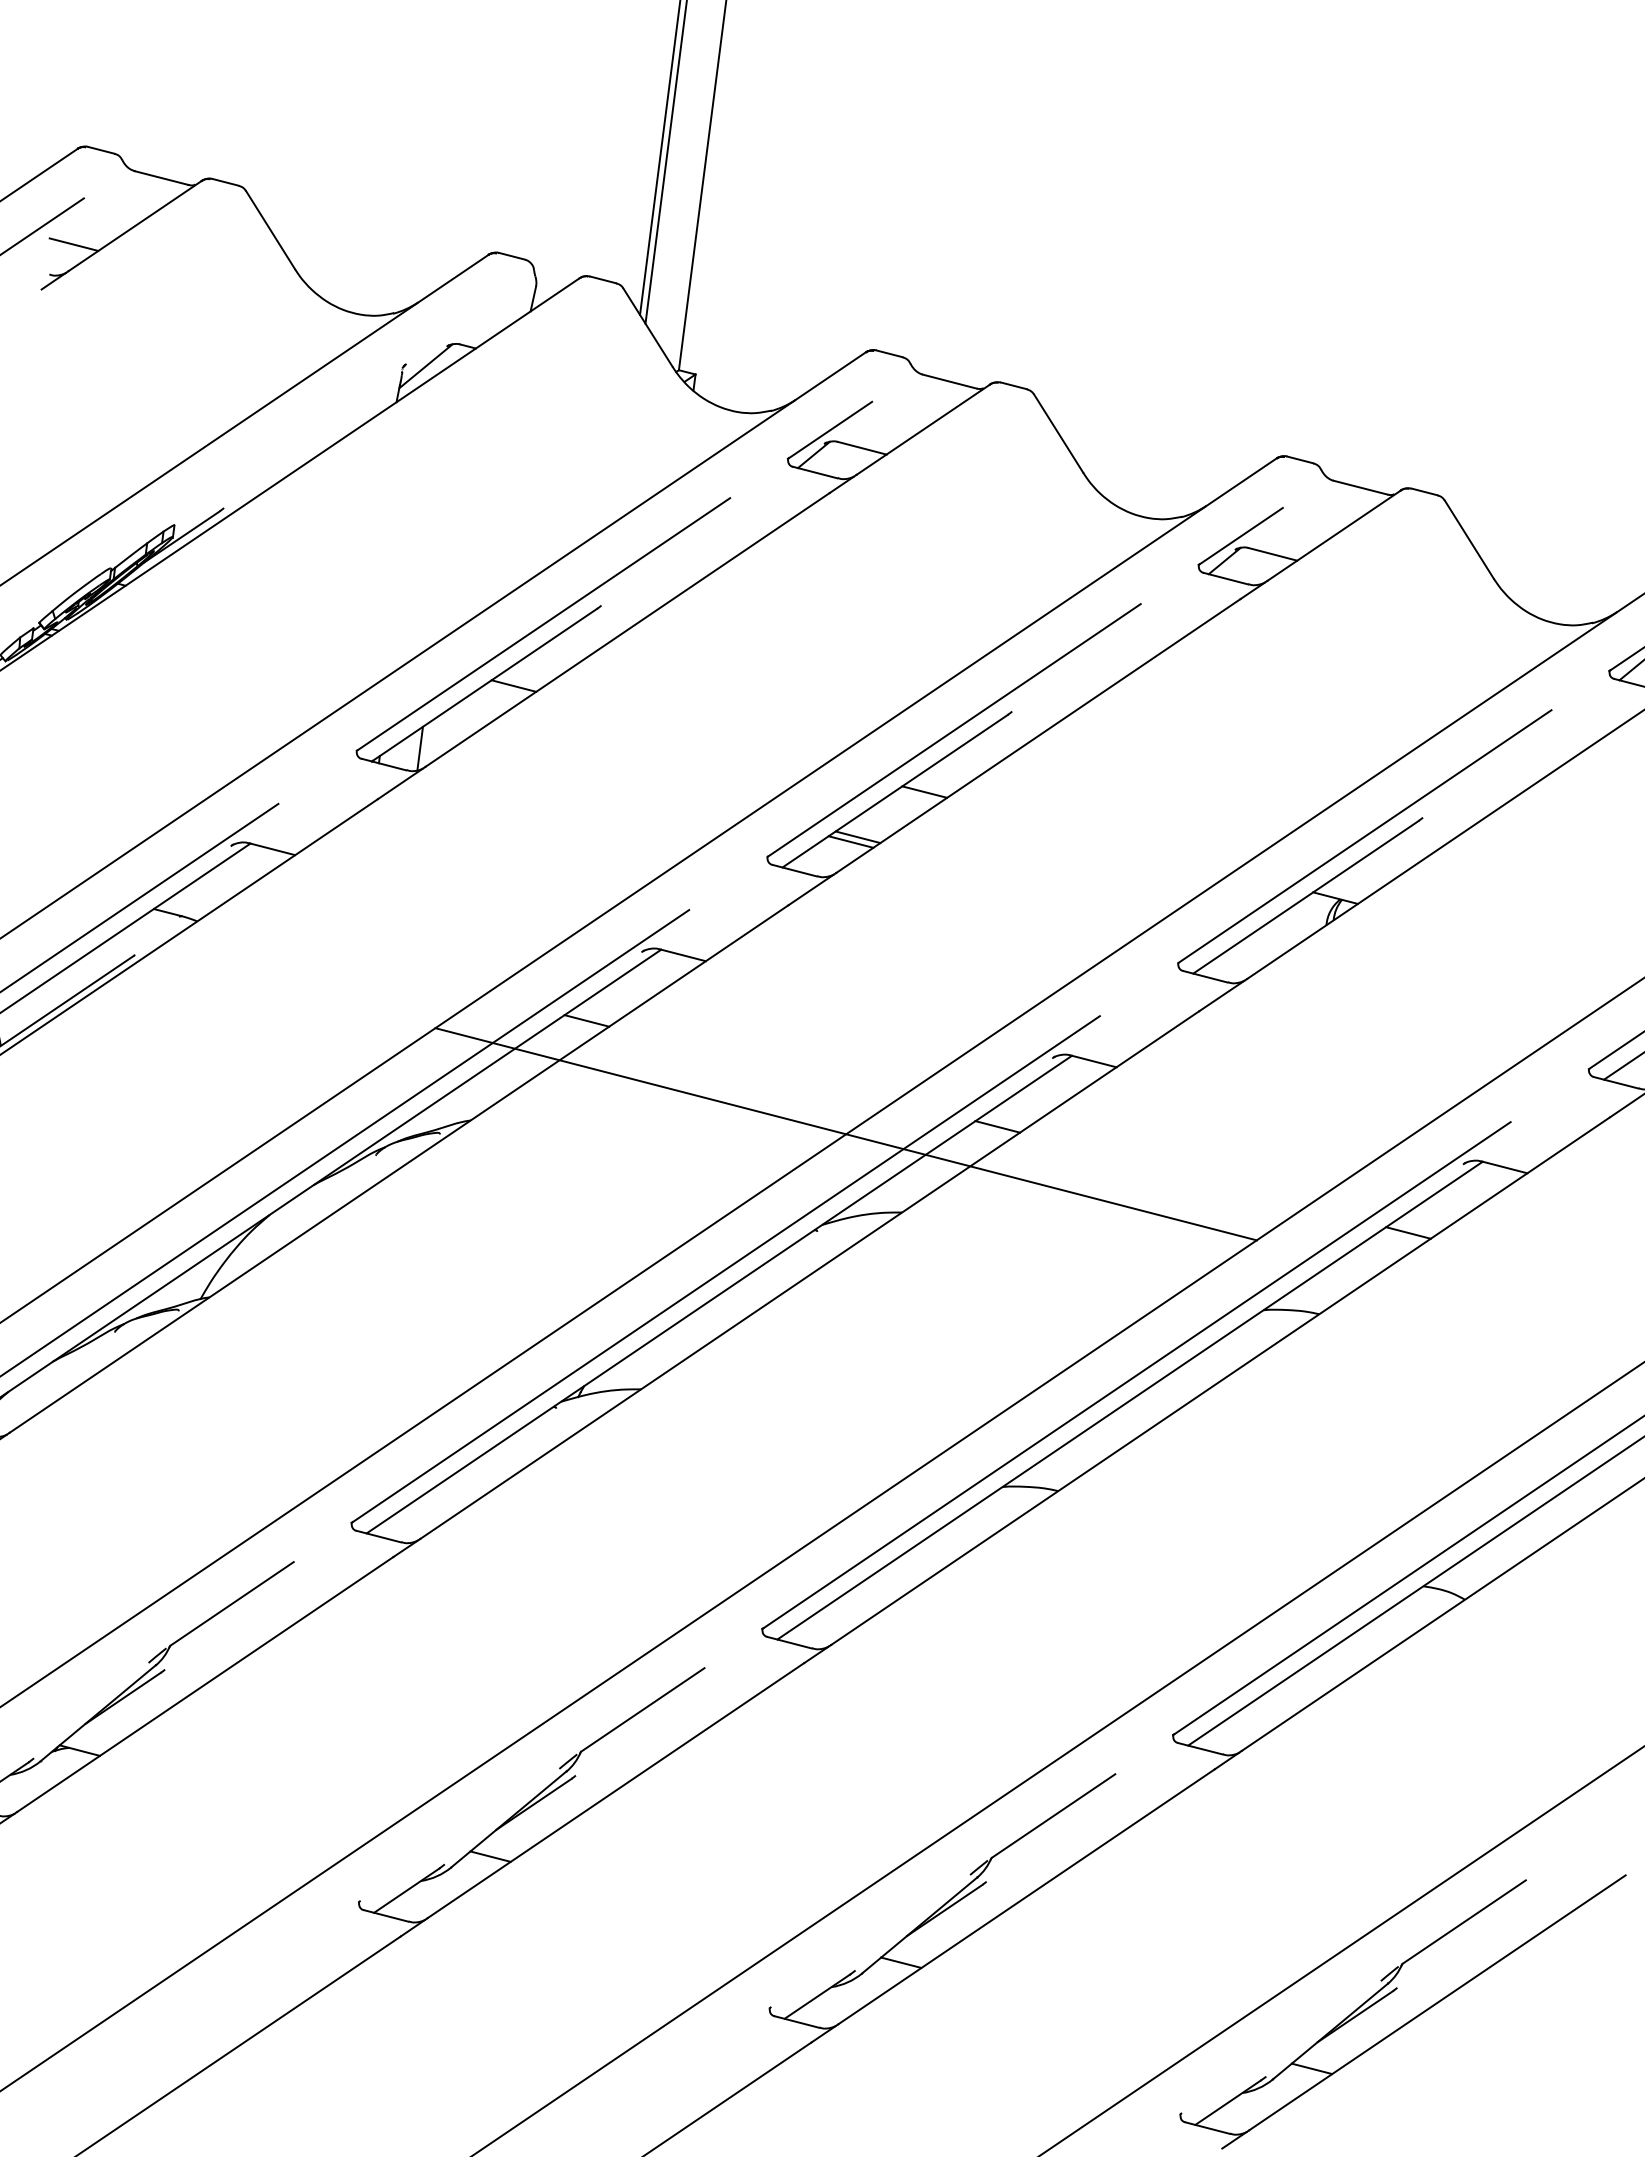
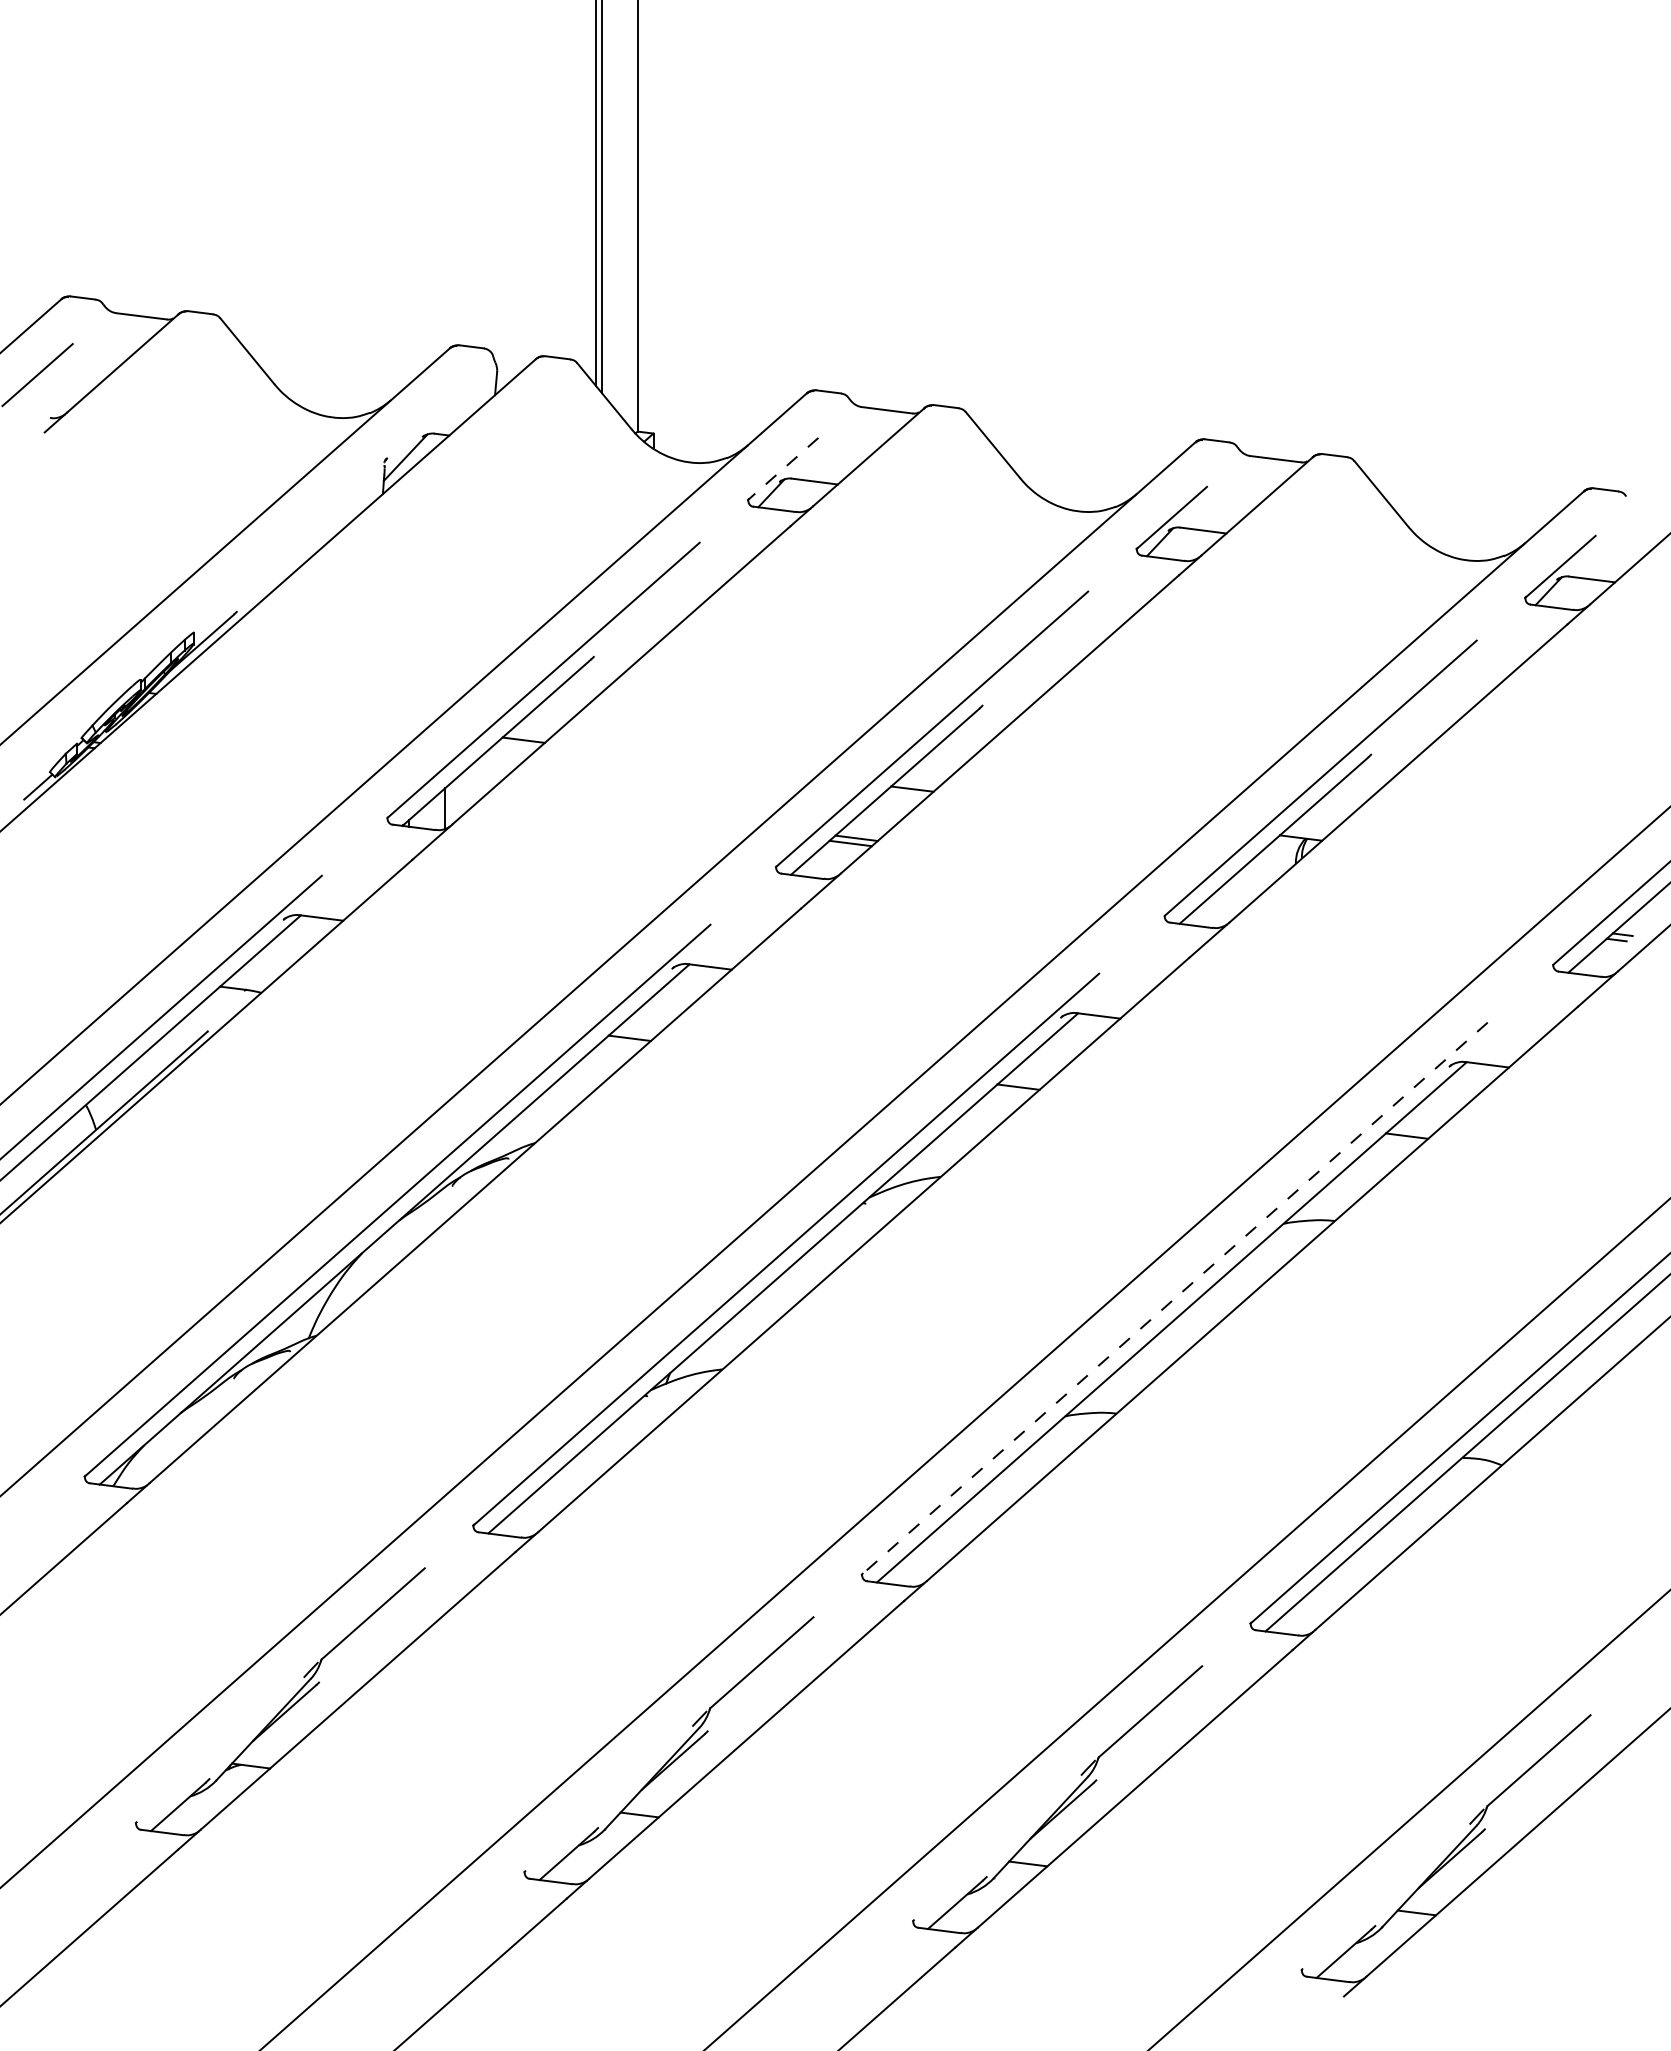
line: (74, 244) -> (69, 387), removed
line: (830, 429) -> (783, 468), solid -> dashed
line: (846, 1134) -> (880, 1111), removed
line: (1136, 1375) -> (1174, 1298), solid -> dashed

